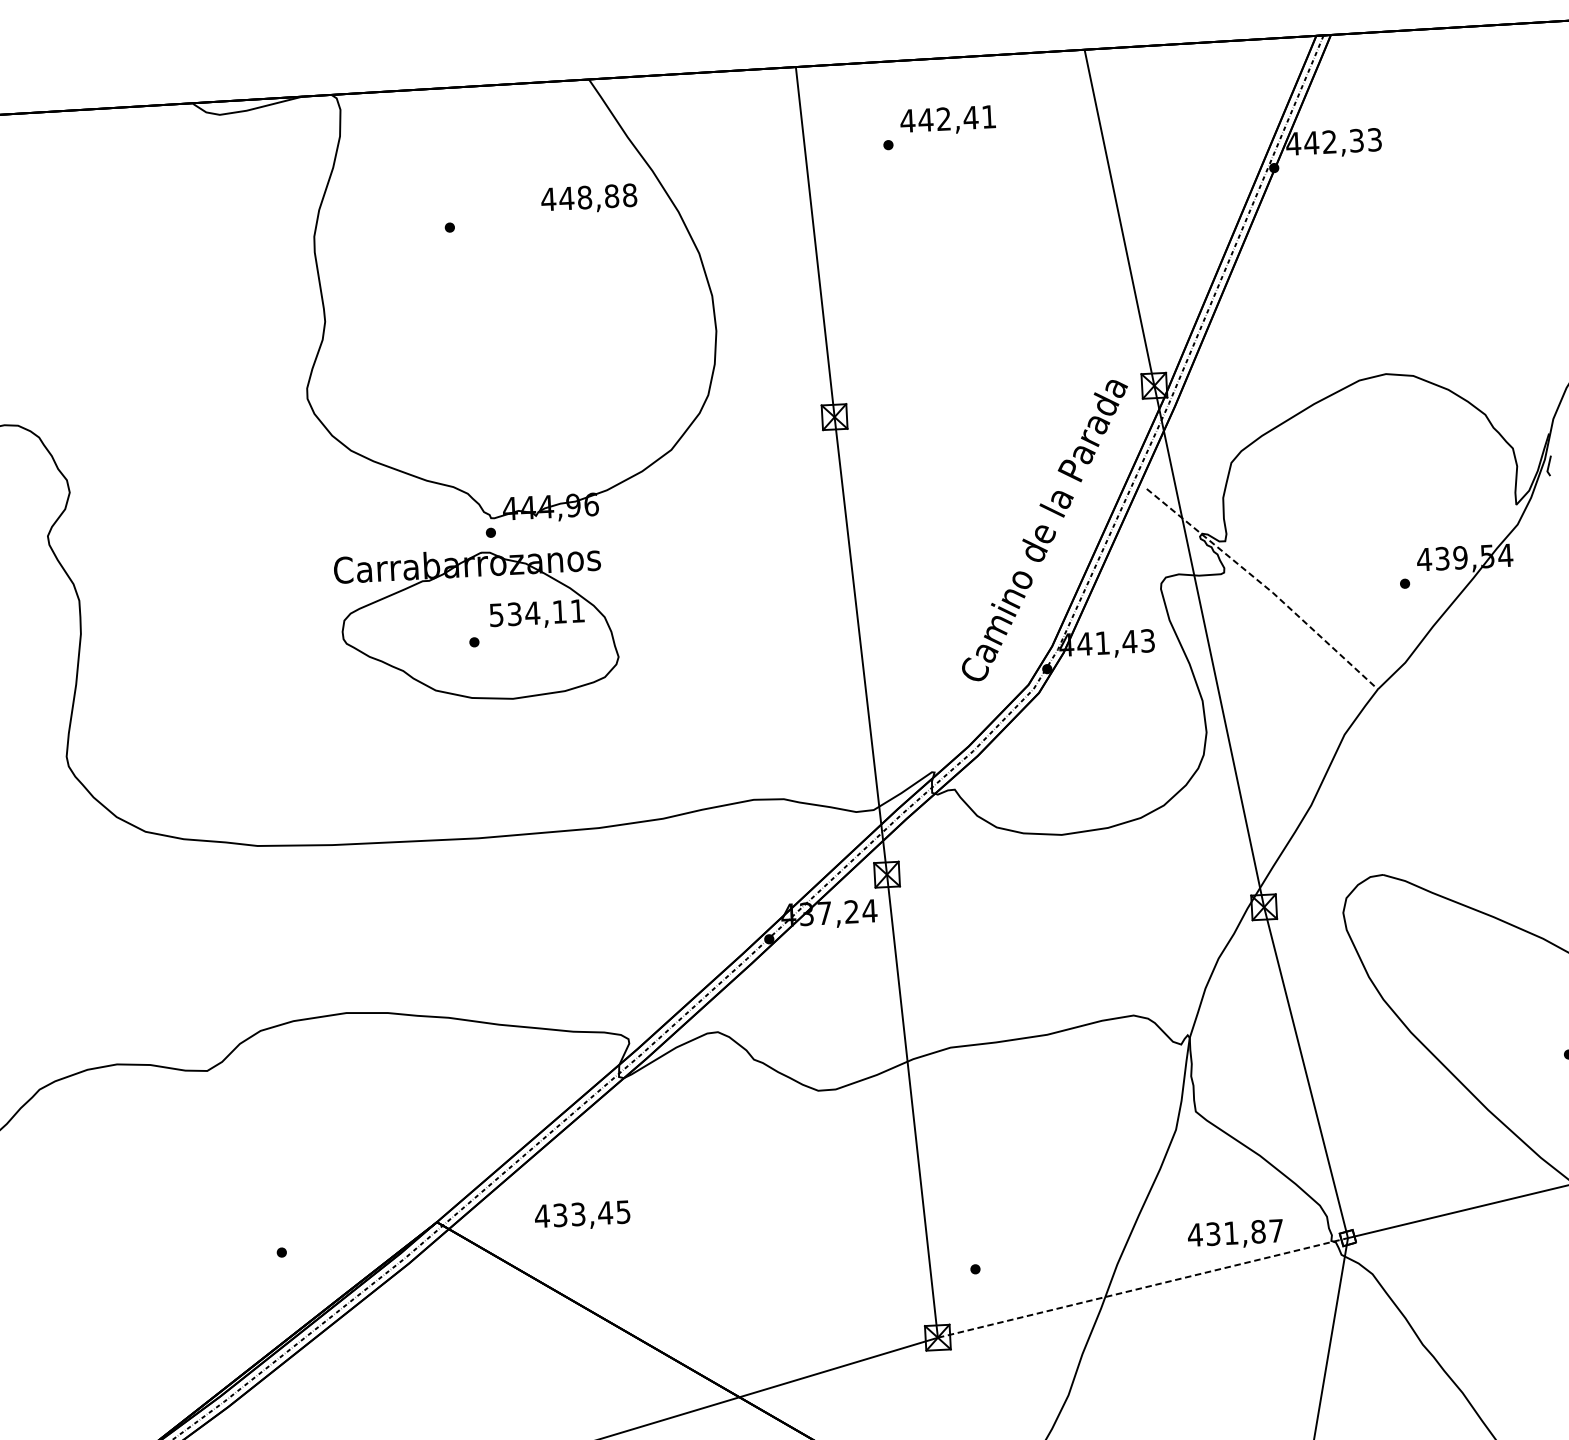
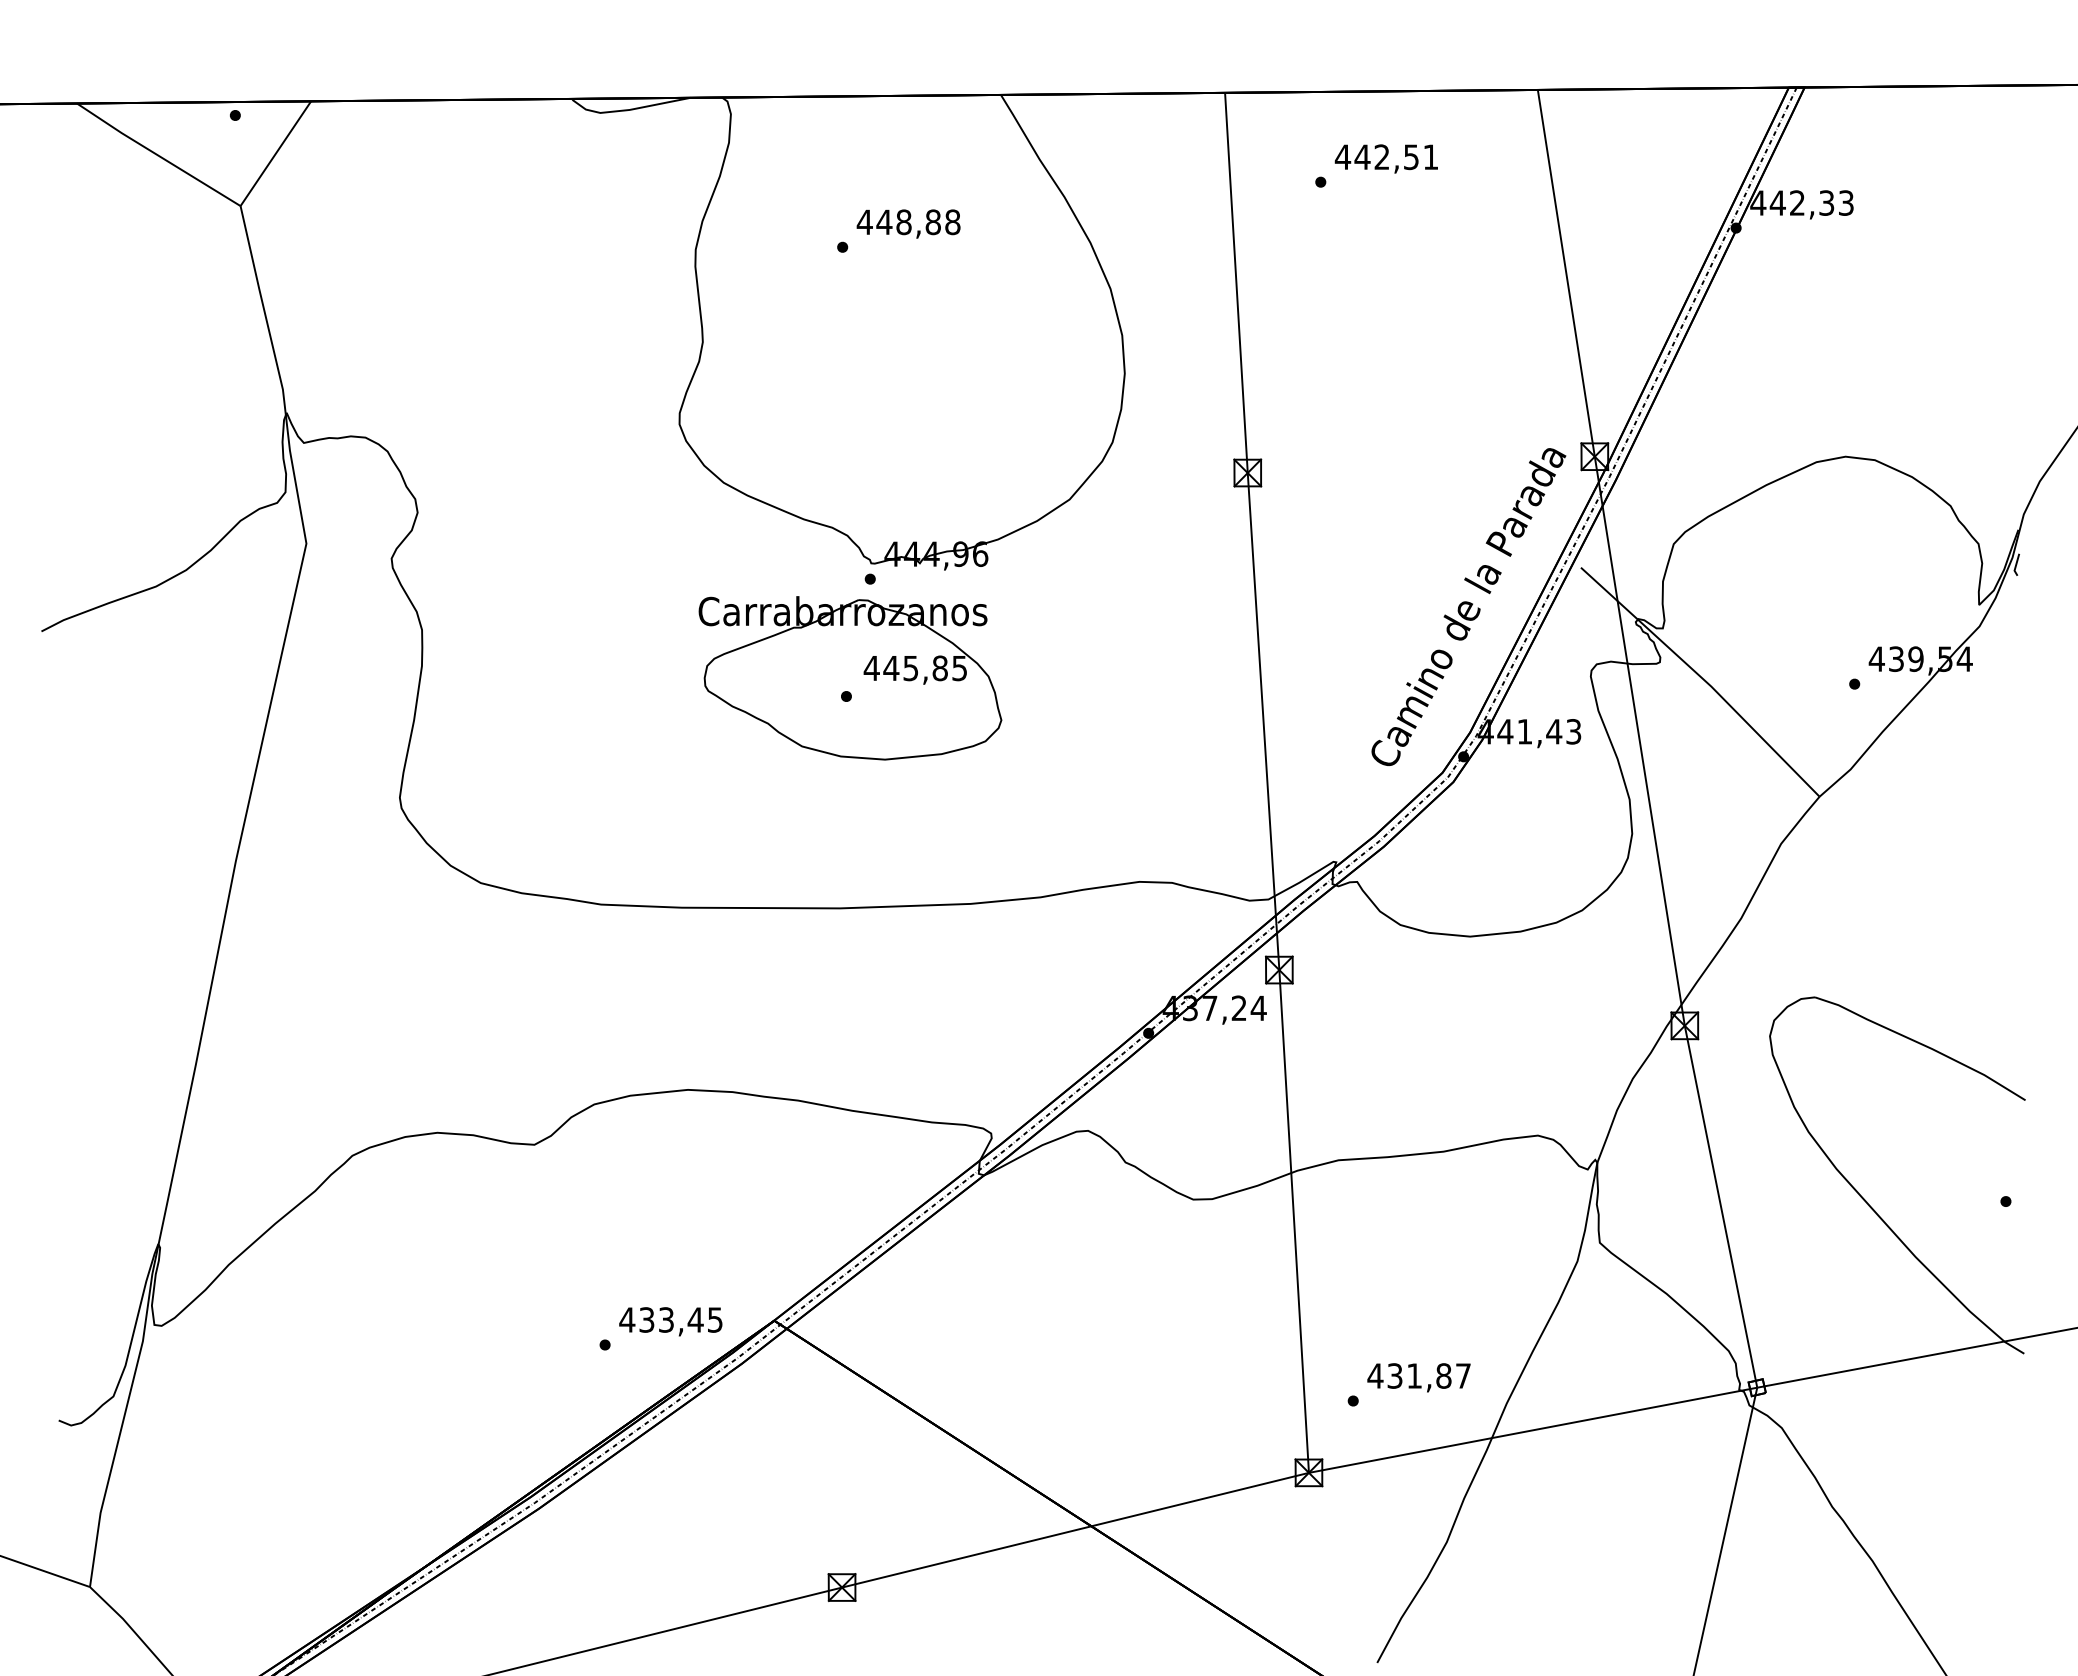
text: (971, 118) -> (1411, 157), 442,41 -> 442,51
text: (589, 198) -> (908, 223), moved
line: (1266, 586) -> (1704, 679), dashed -> solid
text: (535, 613) -> (914, 668), 534,11 -> 445,85
text: (582, 1215) -> (670, 1321), moved
text: (1235, 1234) -> (1418, 1377), moved
line: (1143, 1288) -> (1533, 1430), dashed -> solid

